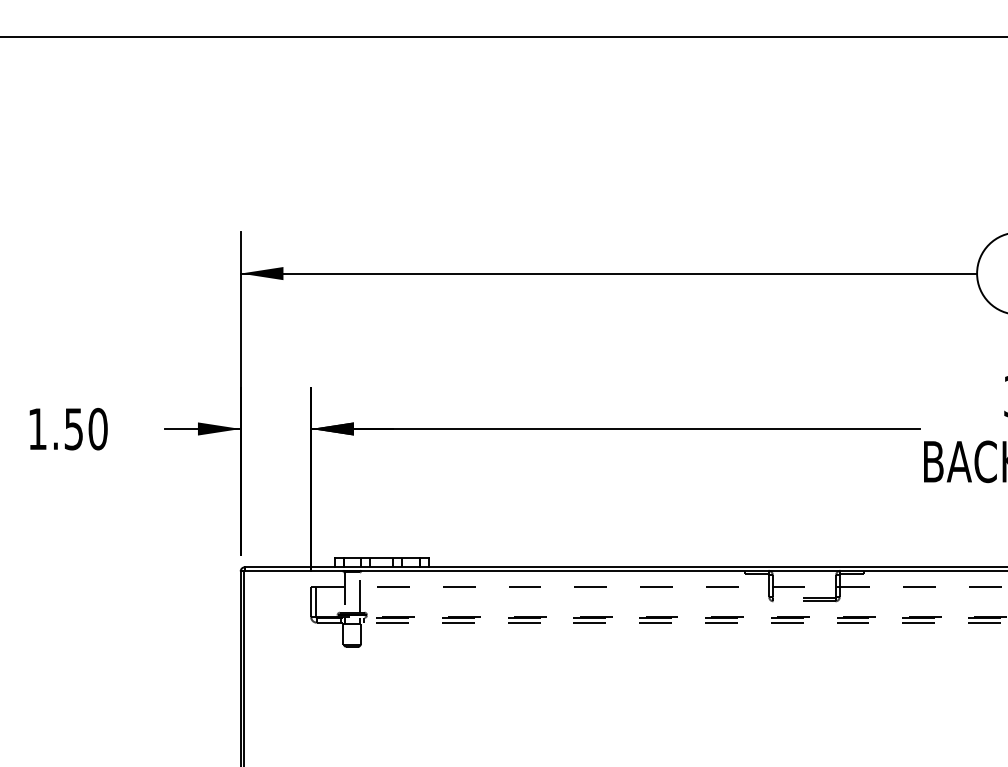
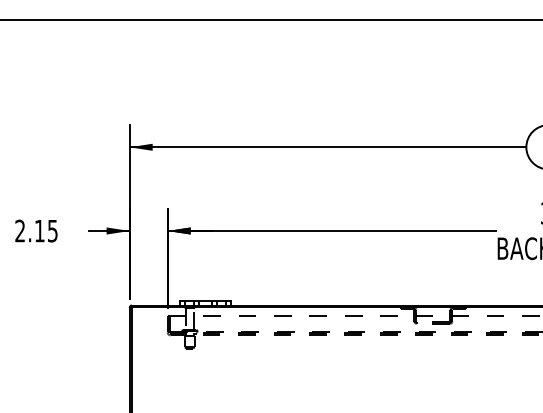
text: (67, 428) -> (36, 230), 1.50 -> 2.15

